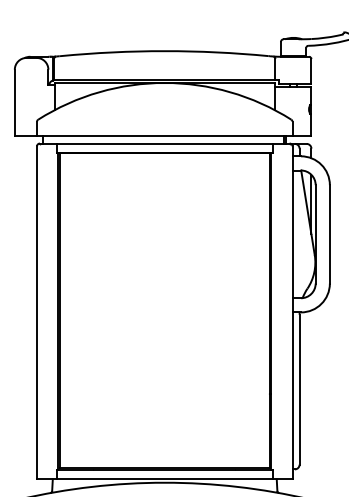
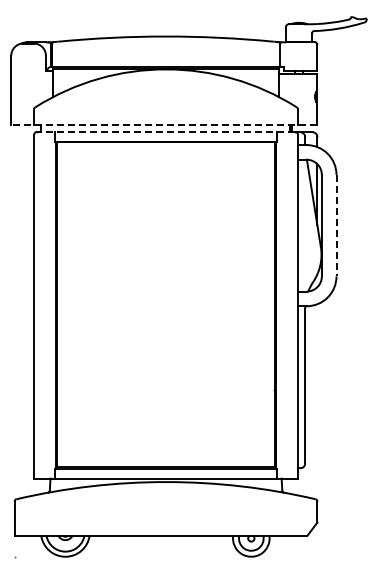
line: (162, 136) -> (163, 124), solid -> dashed
line: (165, 143) -> (166, 131), solid -> dashed
line: (329, 234) -> (336, 225), solid -> dashed

